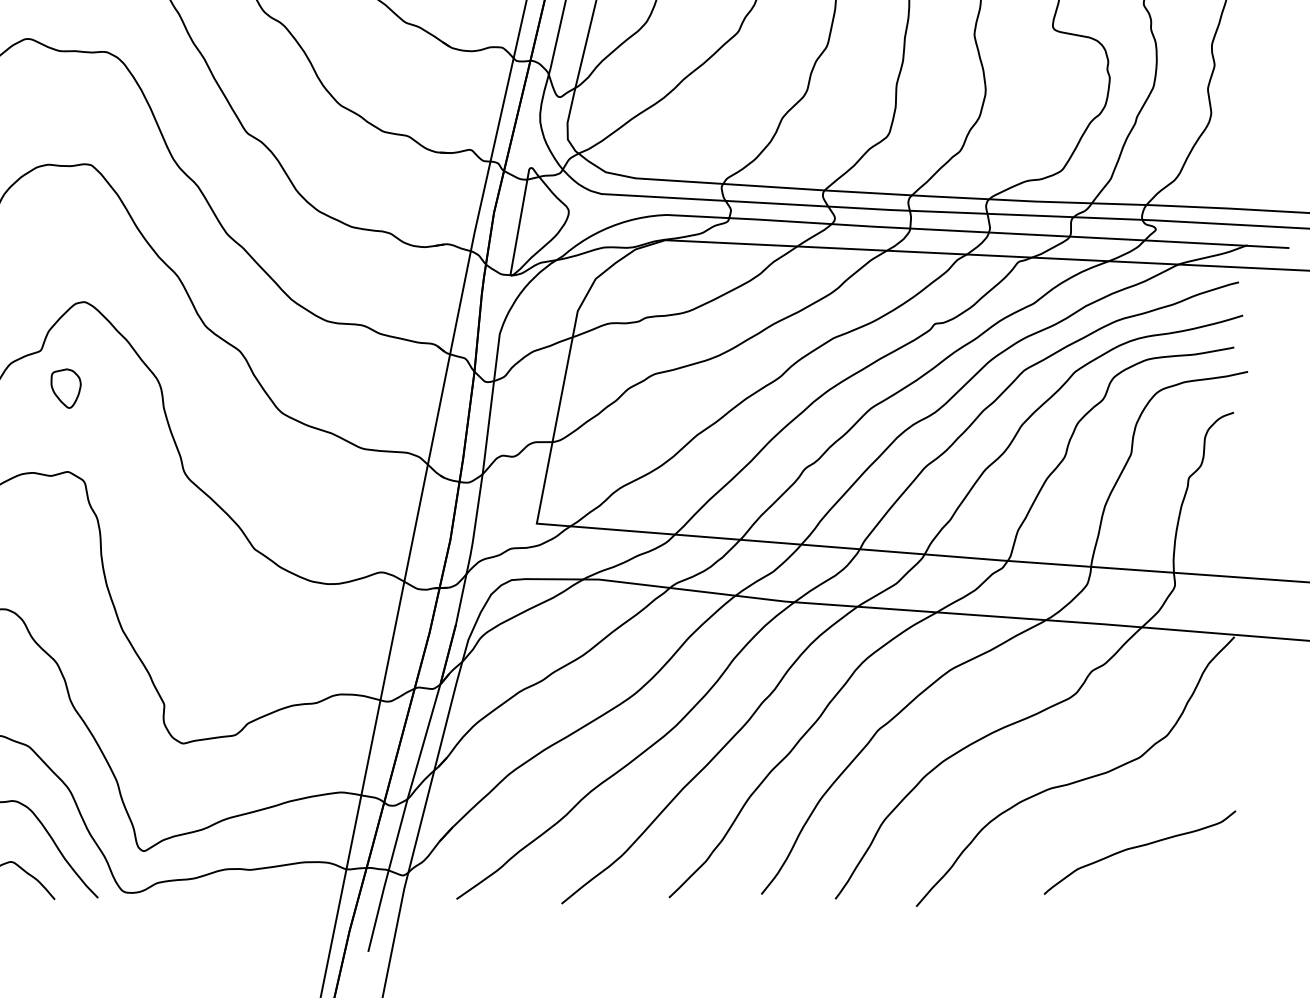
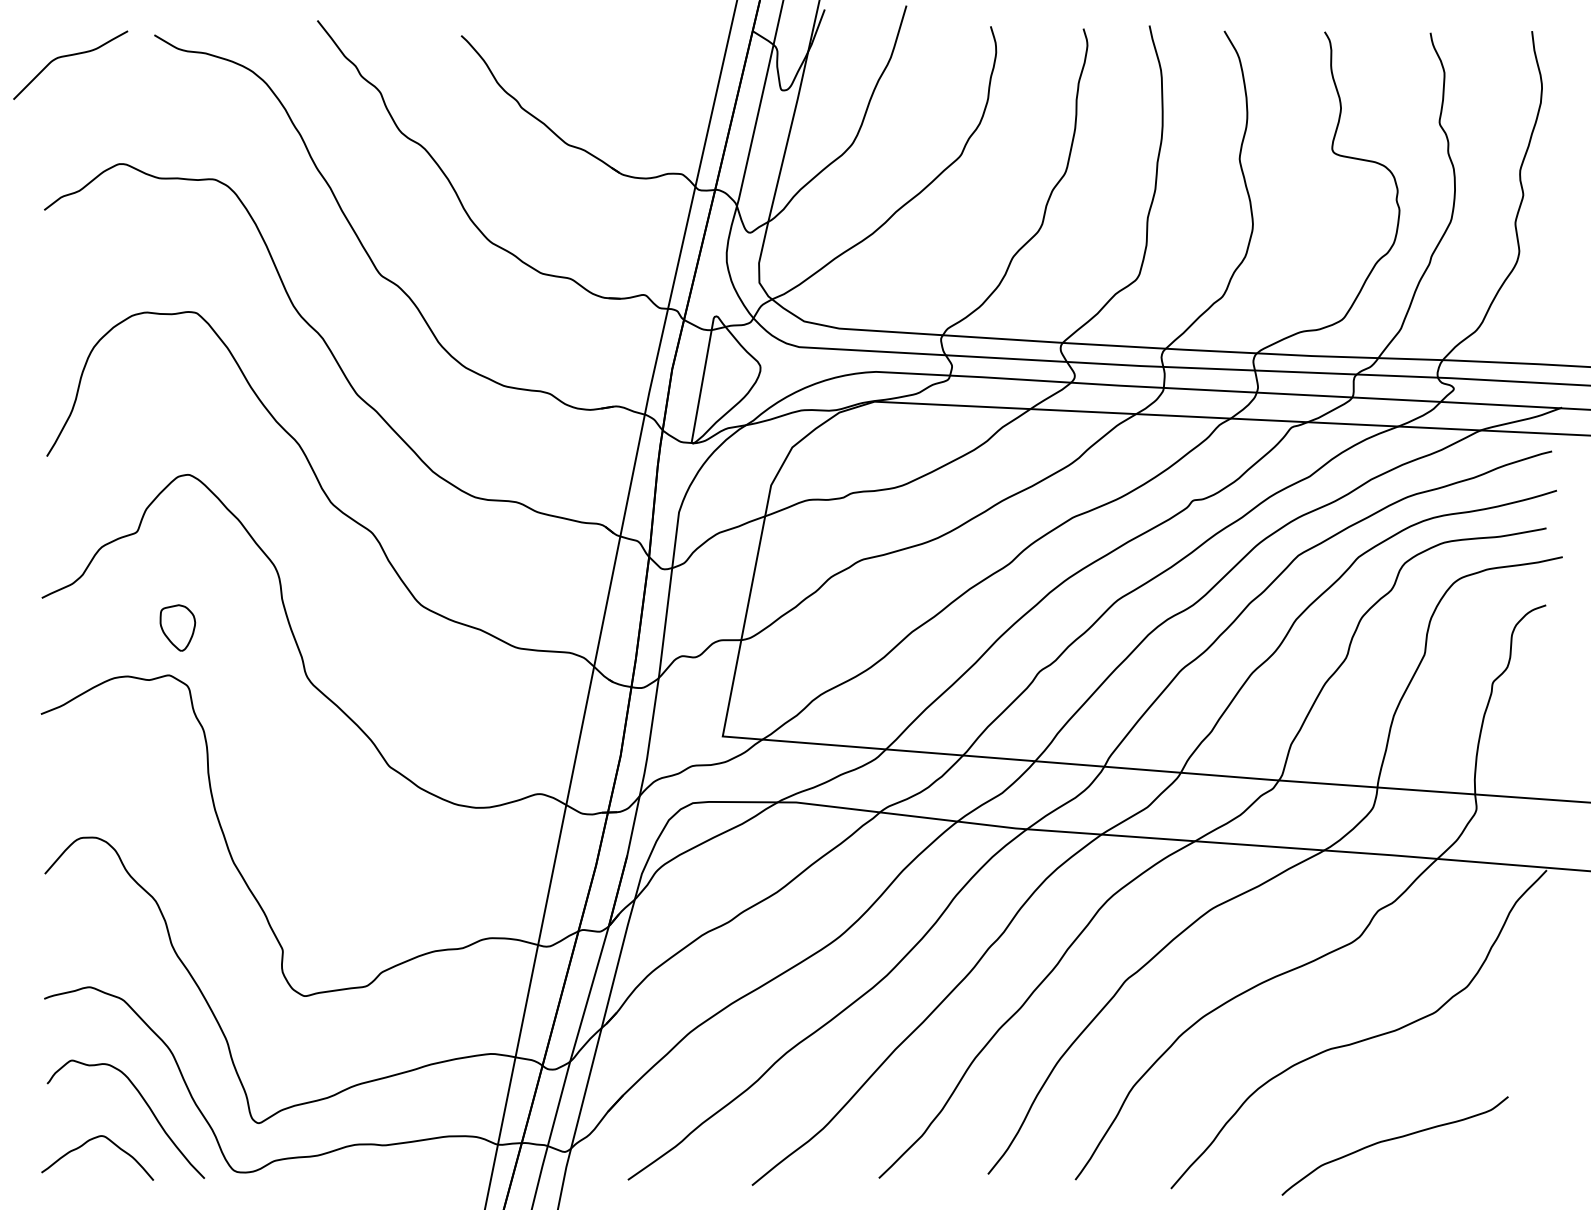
part: (65, 388) -> (177, 627), moved
curve: (1136, 847) -> (1391, 1140), moved

